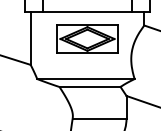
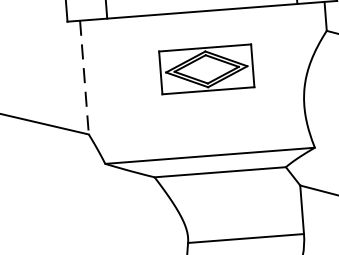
line: (30, 38) -> (84, 77), solid -> dashed
part: (87, 38) -> (206, 68), size x0.7

